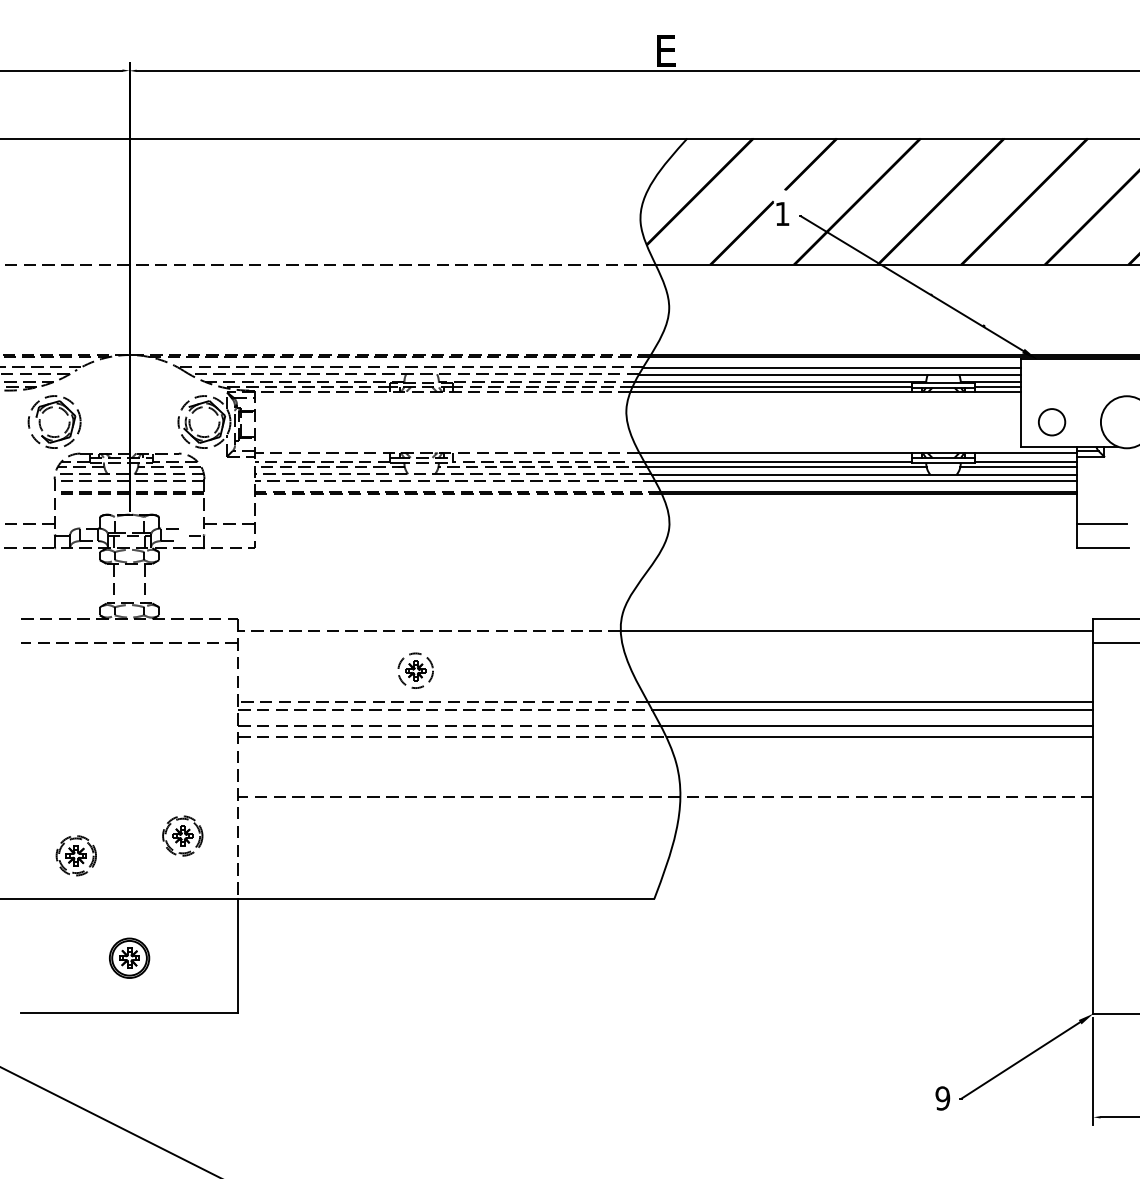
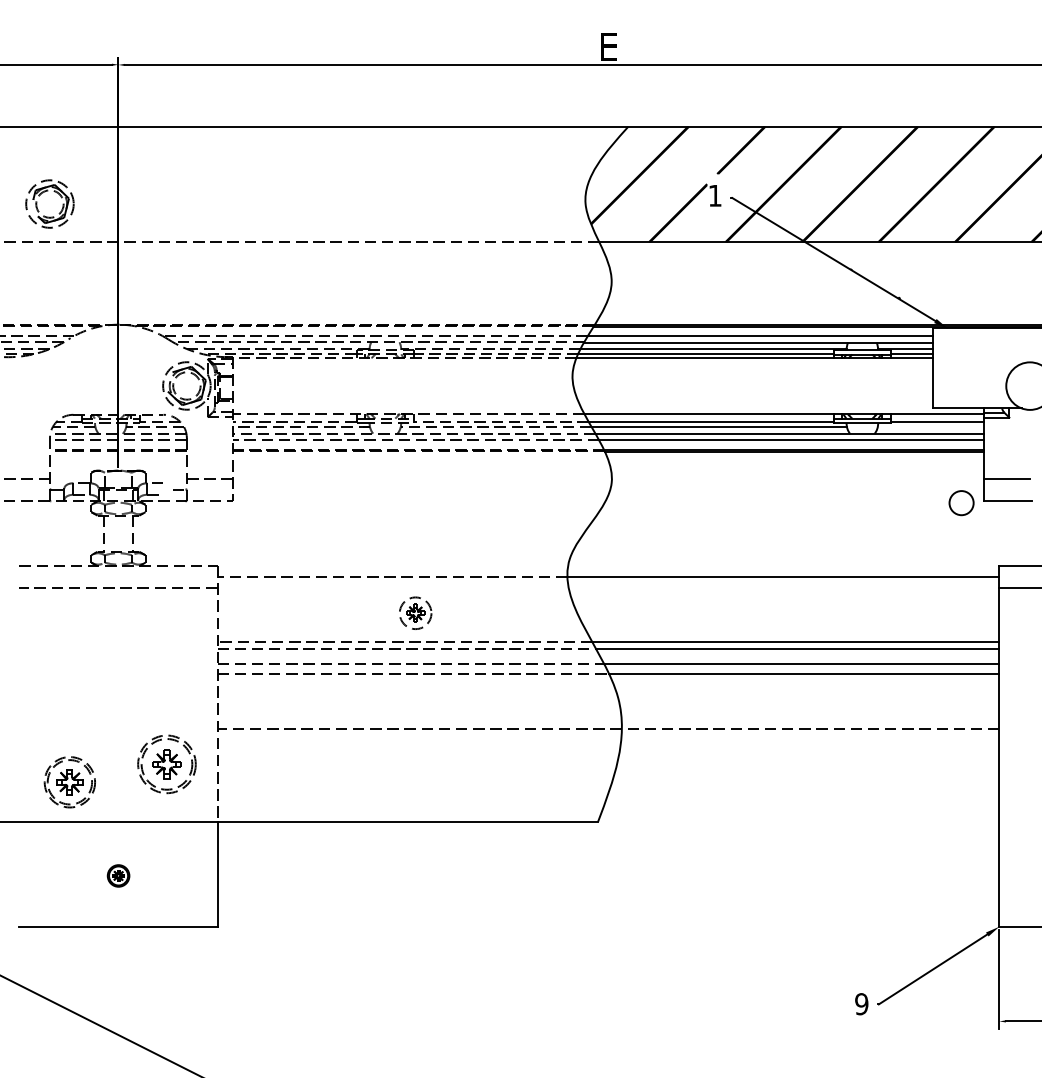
part: (52, 408) -> (48, 191), moved
circle: (1052, 422) -> (962, 503), moved
line: (1018, 467) -> (930, 427), removed
part: (415, 670) -> (415, 613), moved
part: (182, 835) -> (166, 763), size x1.6
part: (75, 855) -> (69, 782), size x1.4
part: (129, 957) -> (118, 875), size x0.6

